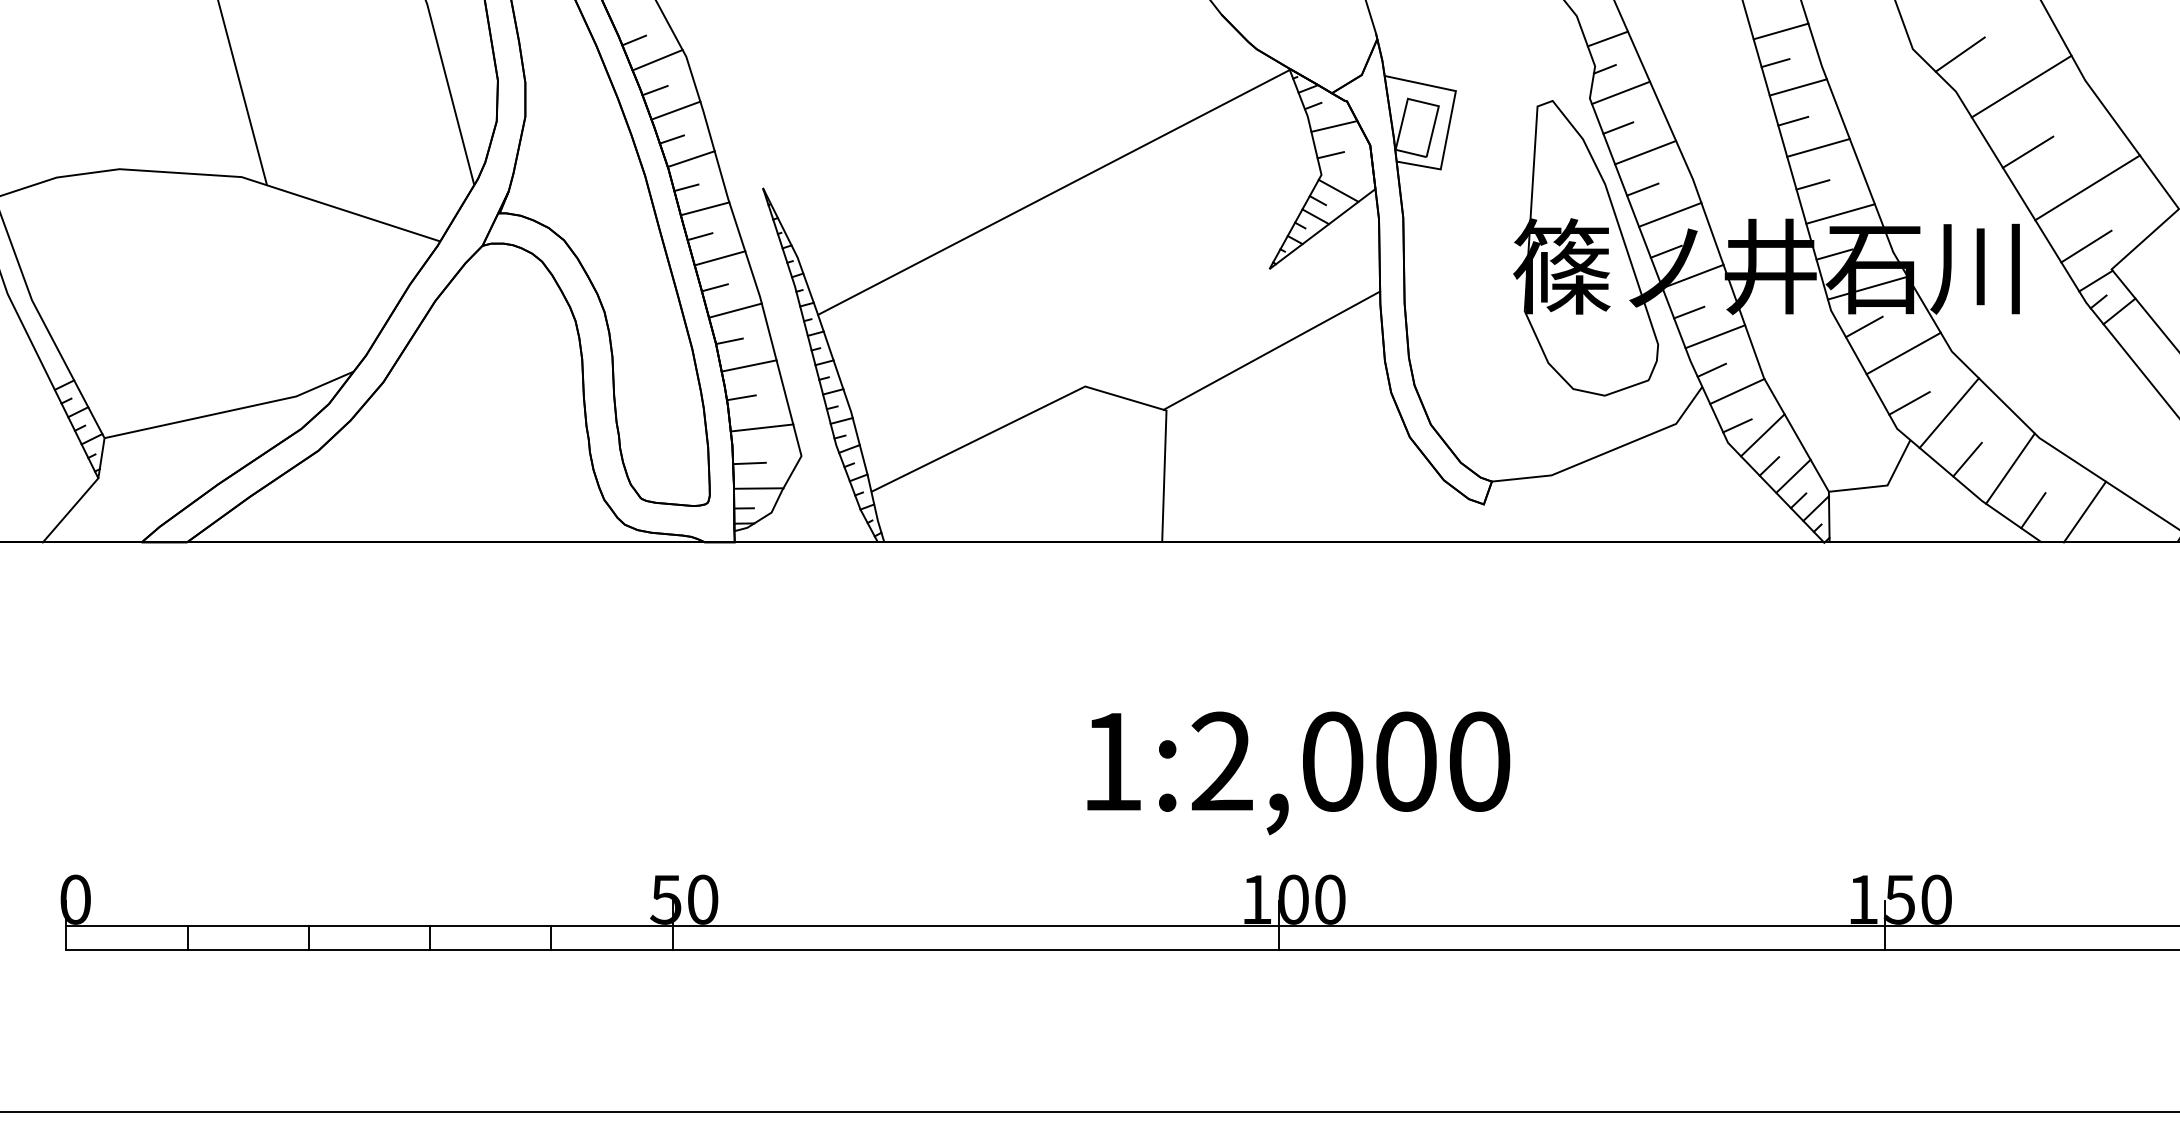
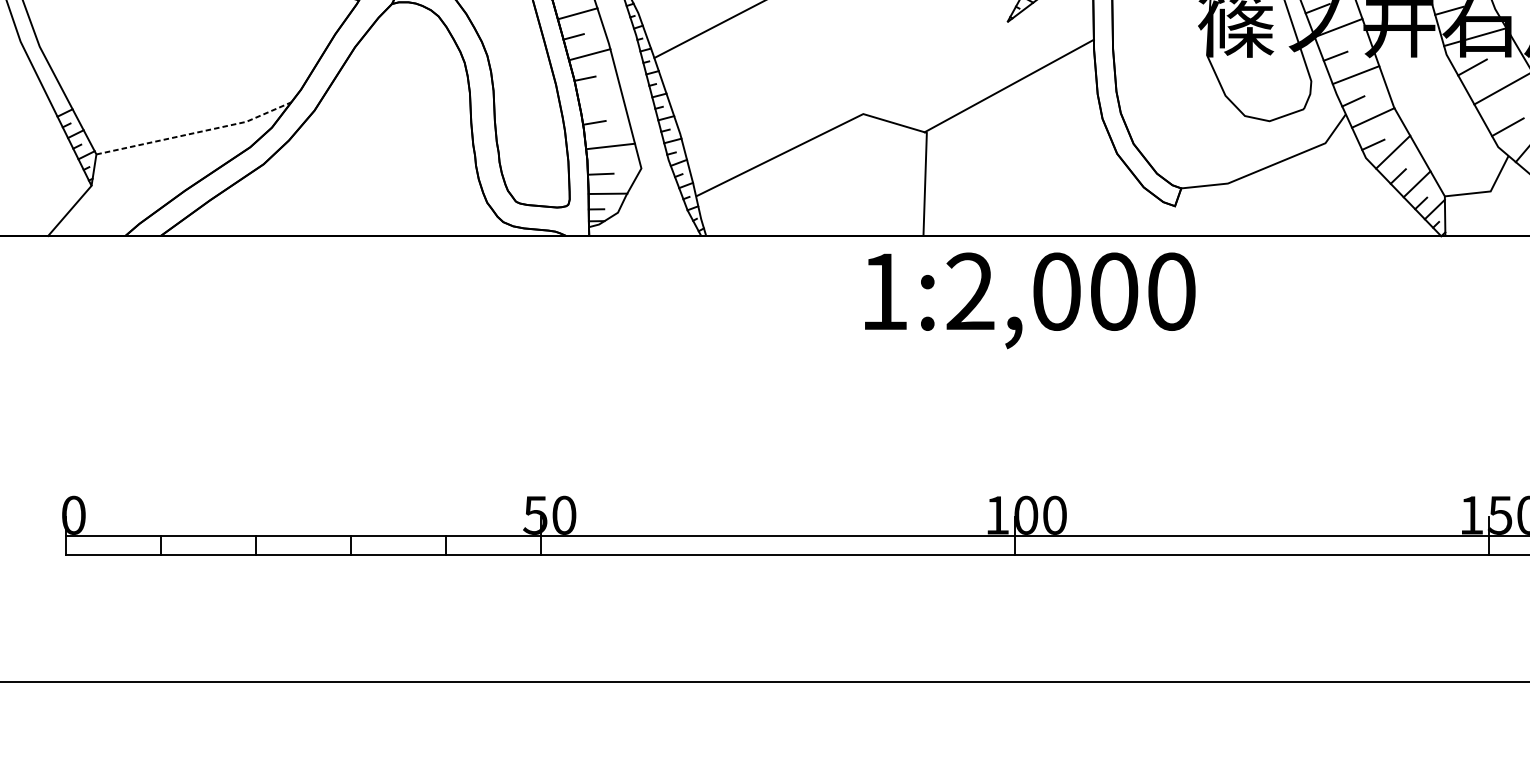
line: (748, 365) -> (599, 97), removed
line: (232, 410) -> (196, 132), solid -> dashed
text: (1298, 773) -> (1030, 300), moved

